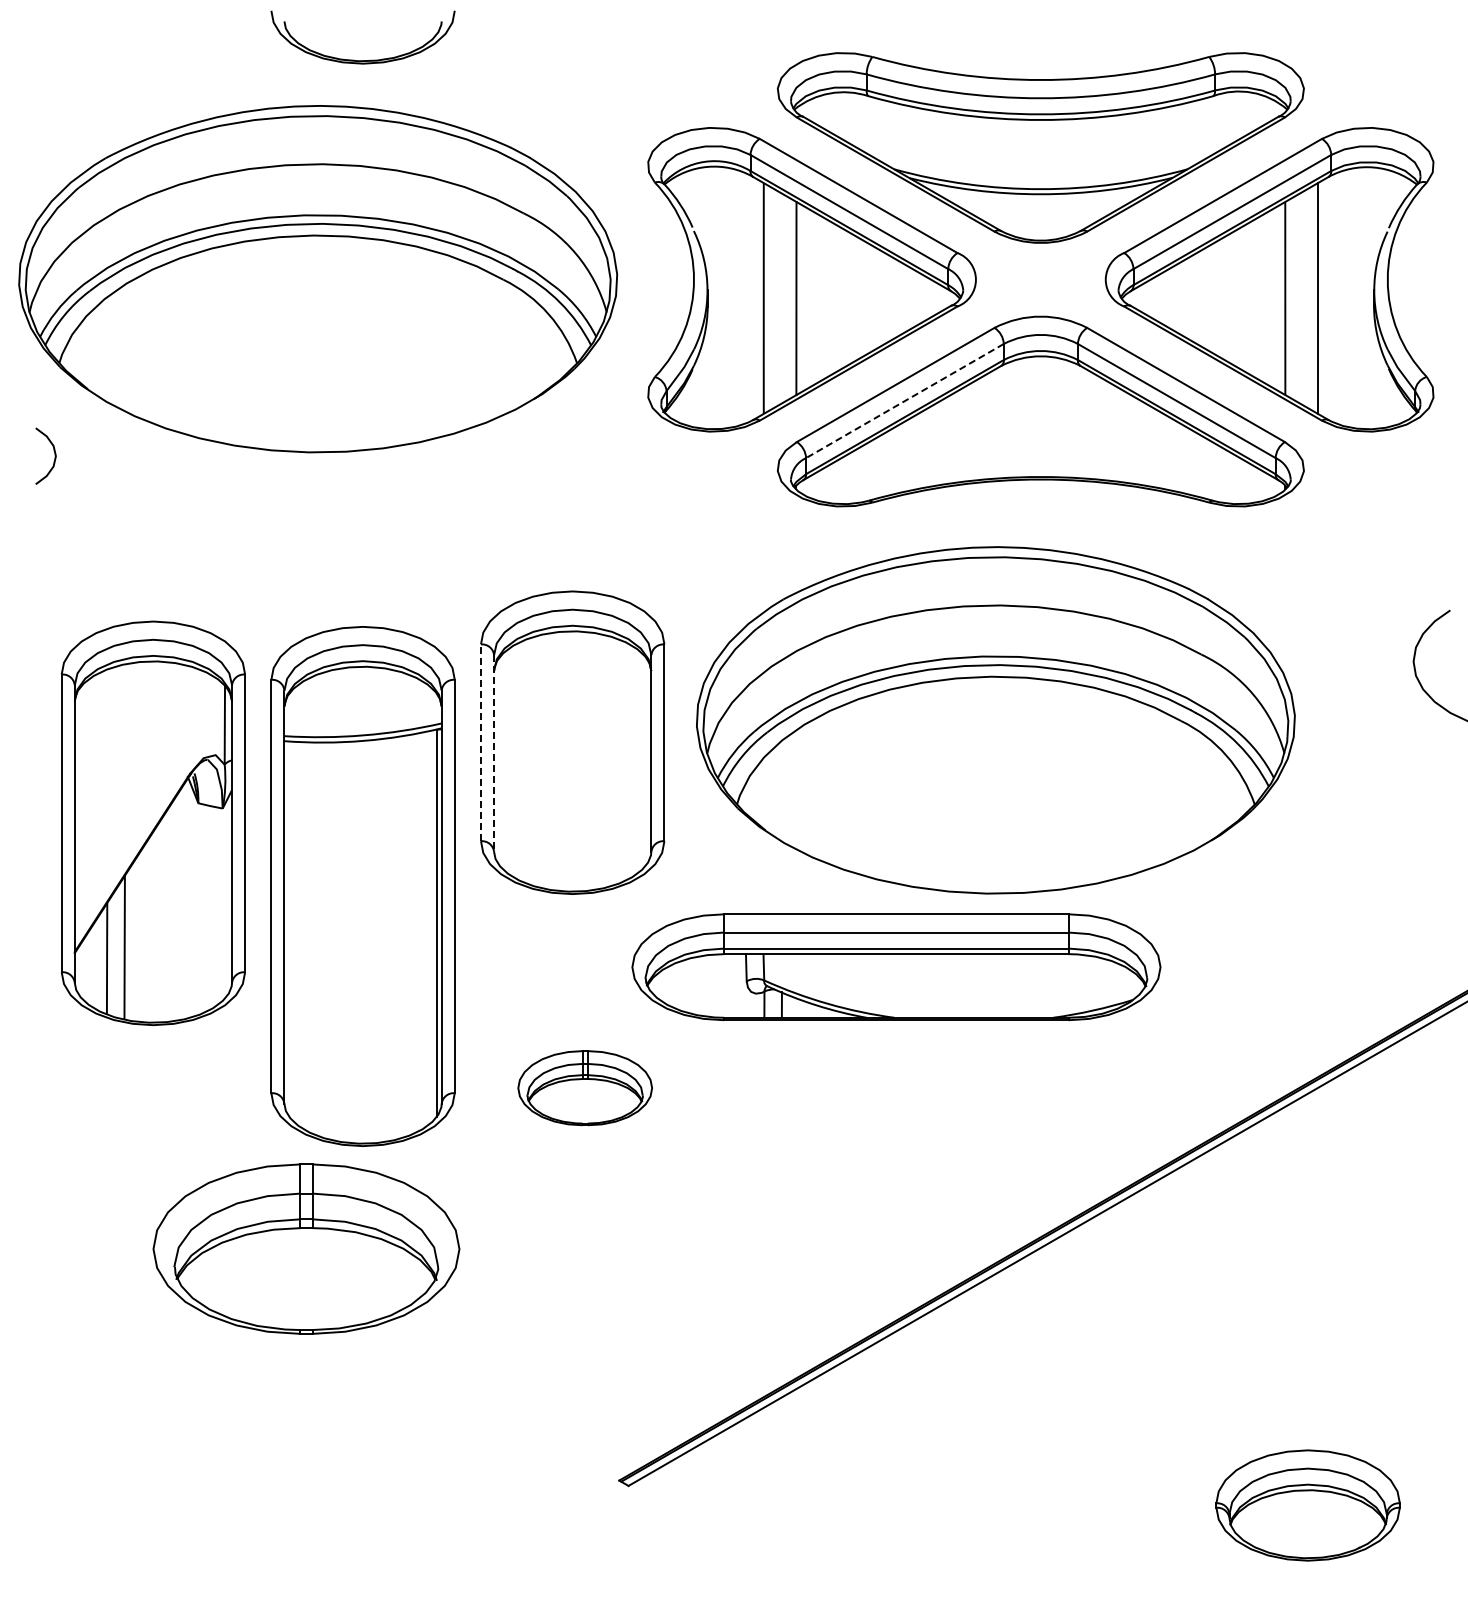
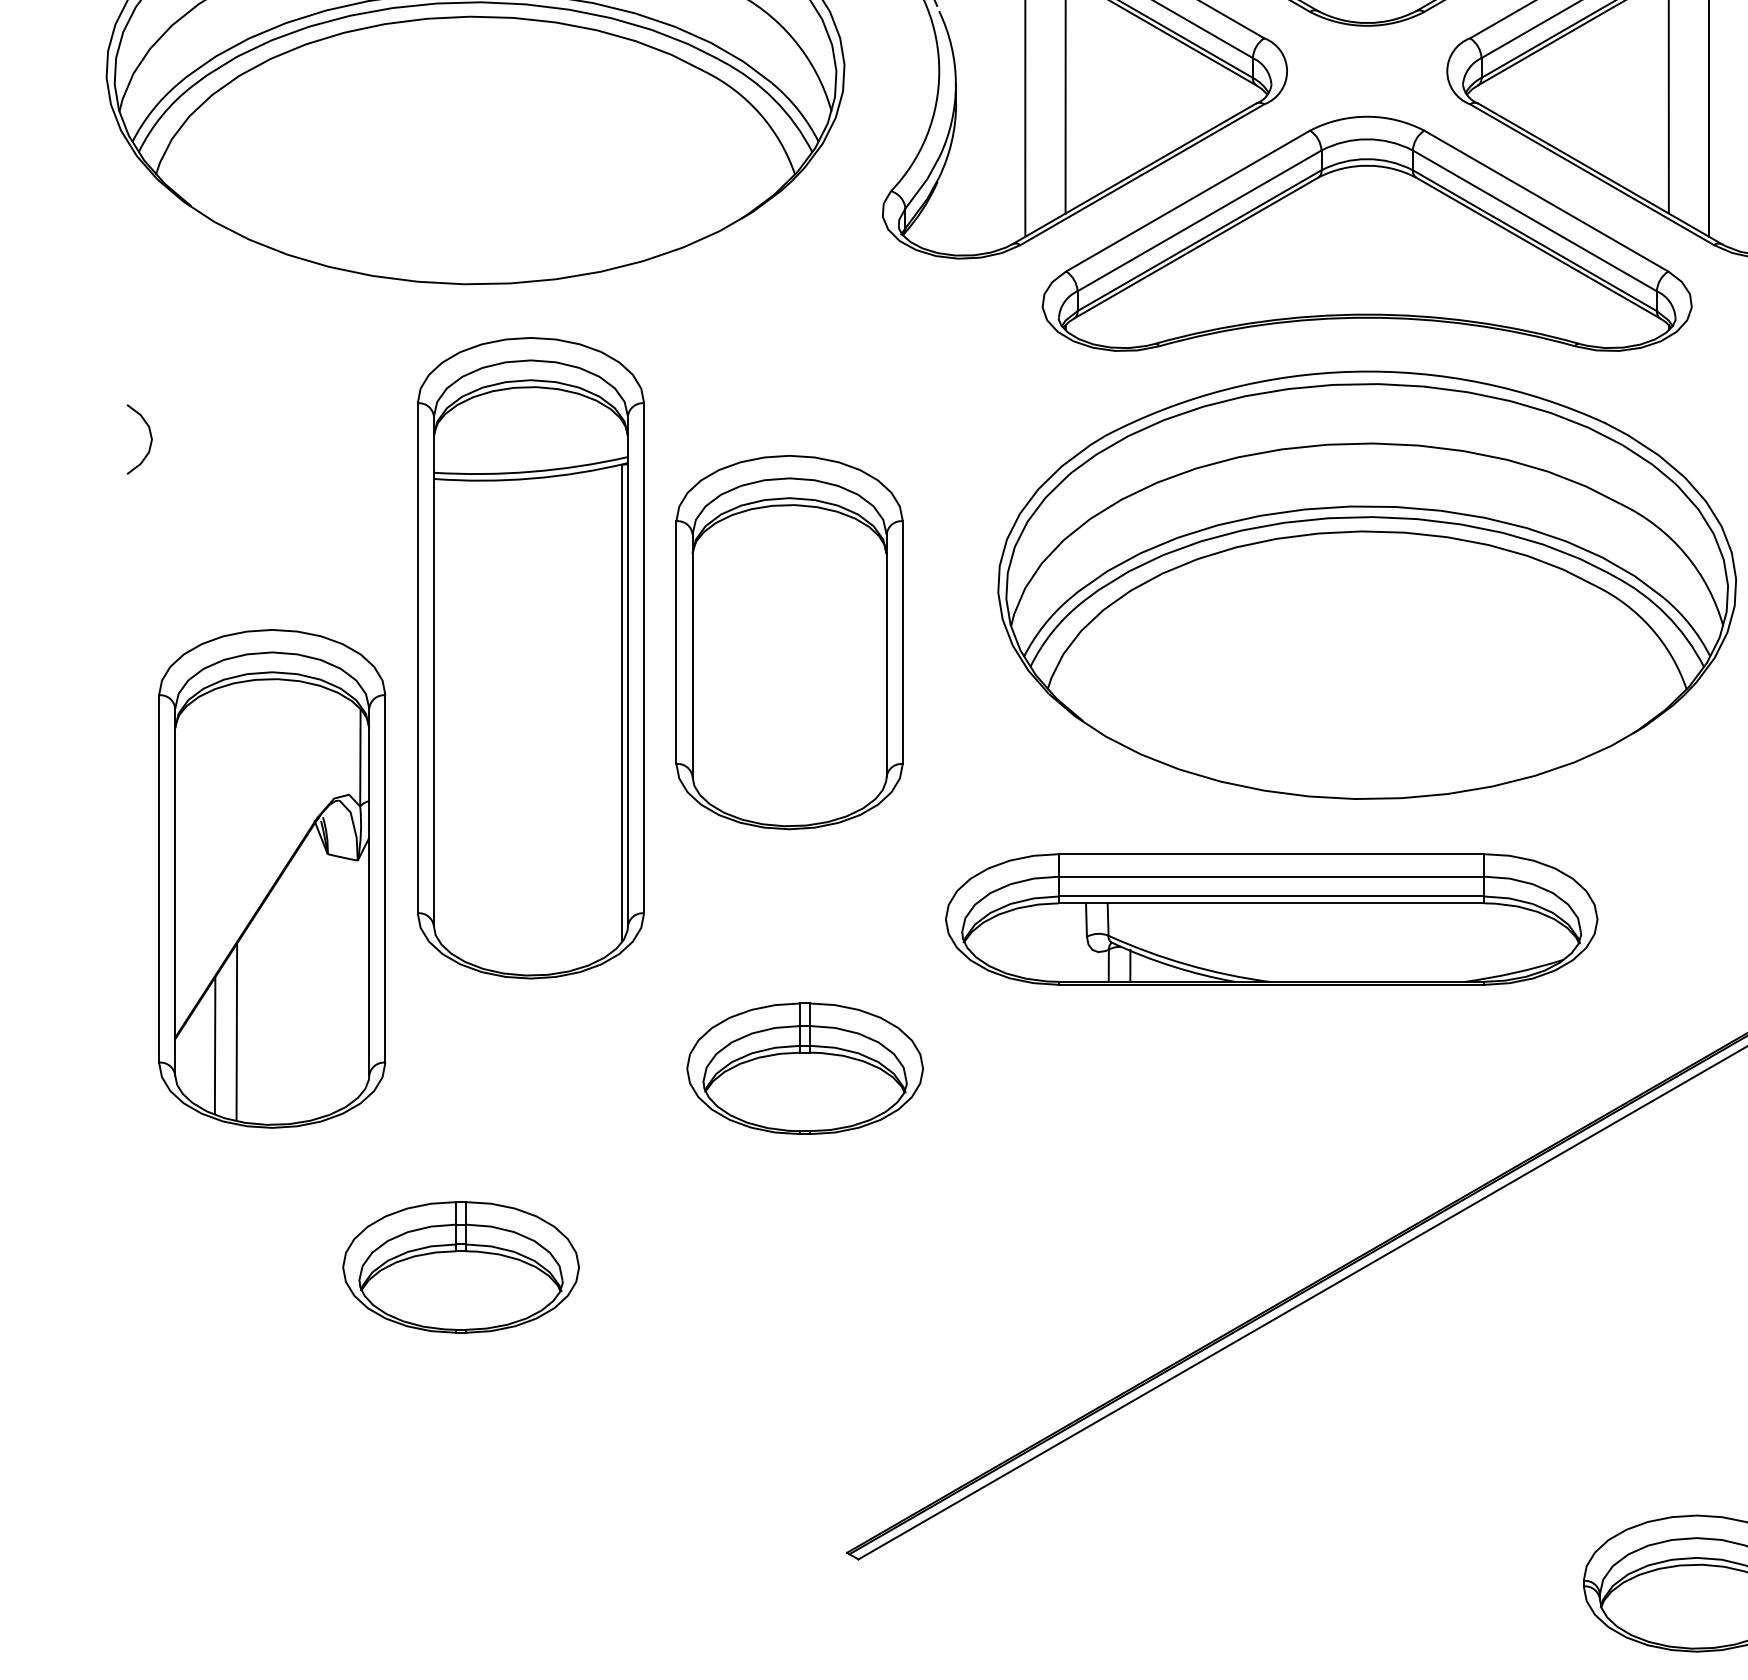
line: (904, 401) -> (1198, 221), dashed -> solid
curve: (54, 455) -> (150, 438), moved
part: (995, 720) -> (1366, 585), moved
line: (481, 742) -> (677, 642), dashed -> solid
line: (494, 754) -> (693, 657), dashed -> solid
part: (153, 823) -> (272, 879), moved
part: (362, 886) -> (530, 658), moved
part: (896, 967) -> (1271, 919), moved
part: (584, 1087) -> (804, 1067), size x1.43
part: (306, 1249) -> (461, 1267), size x0.62

